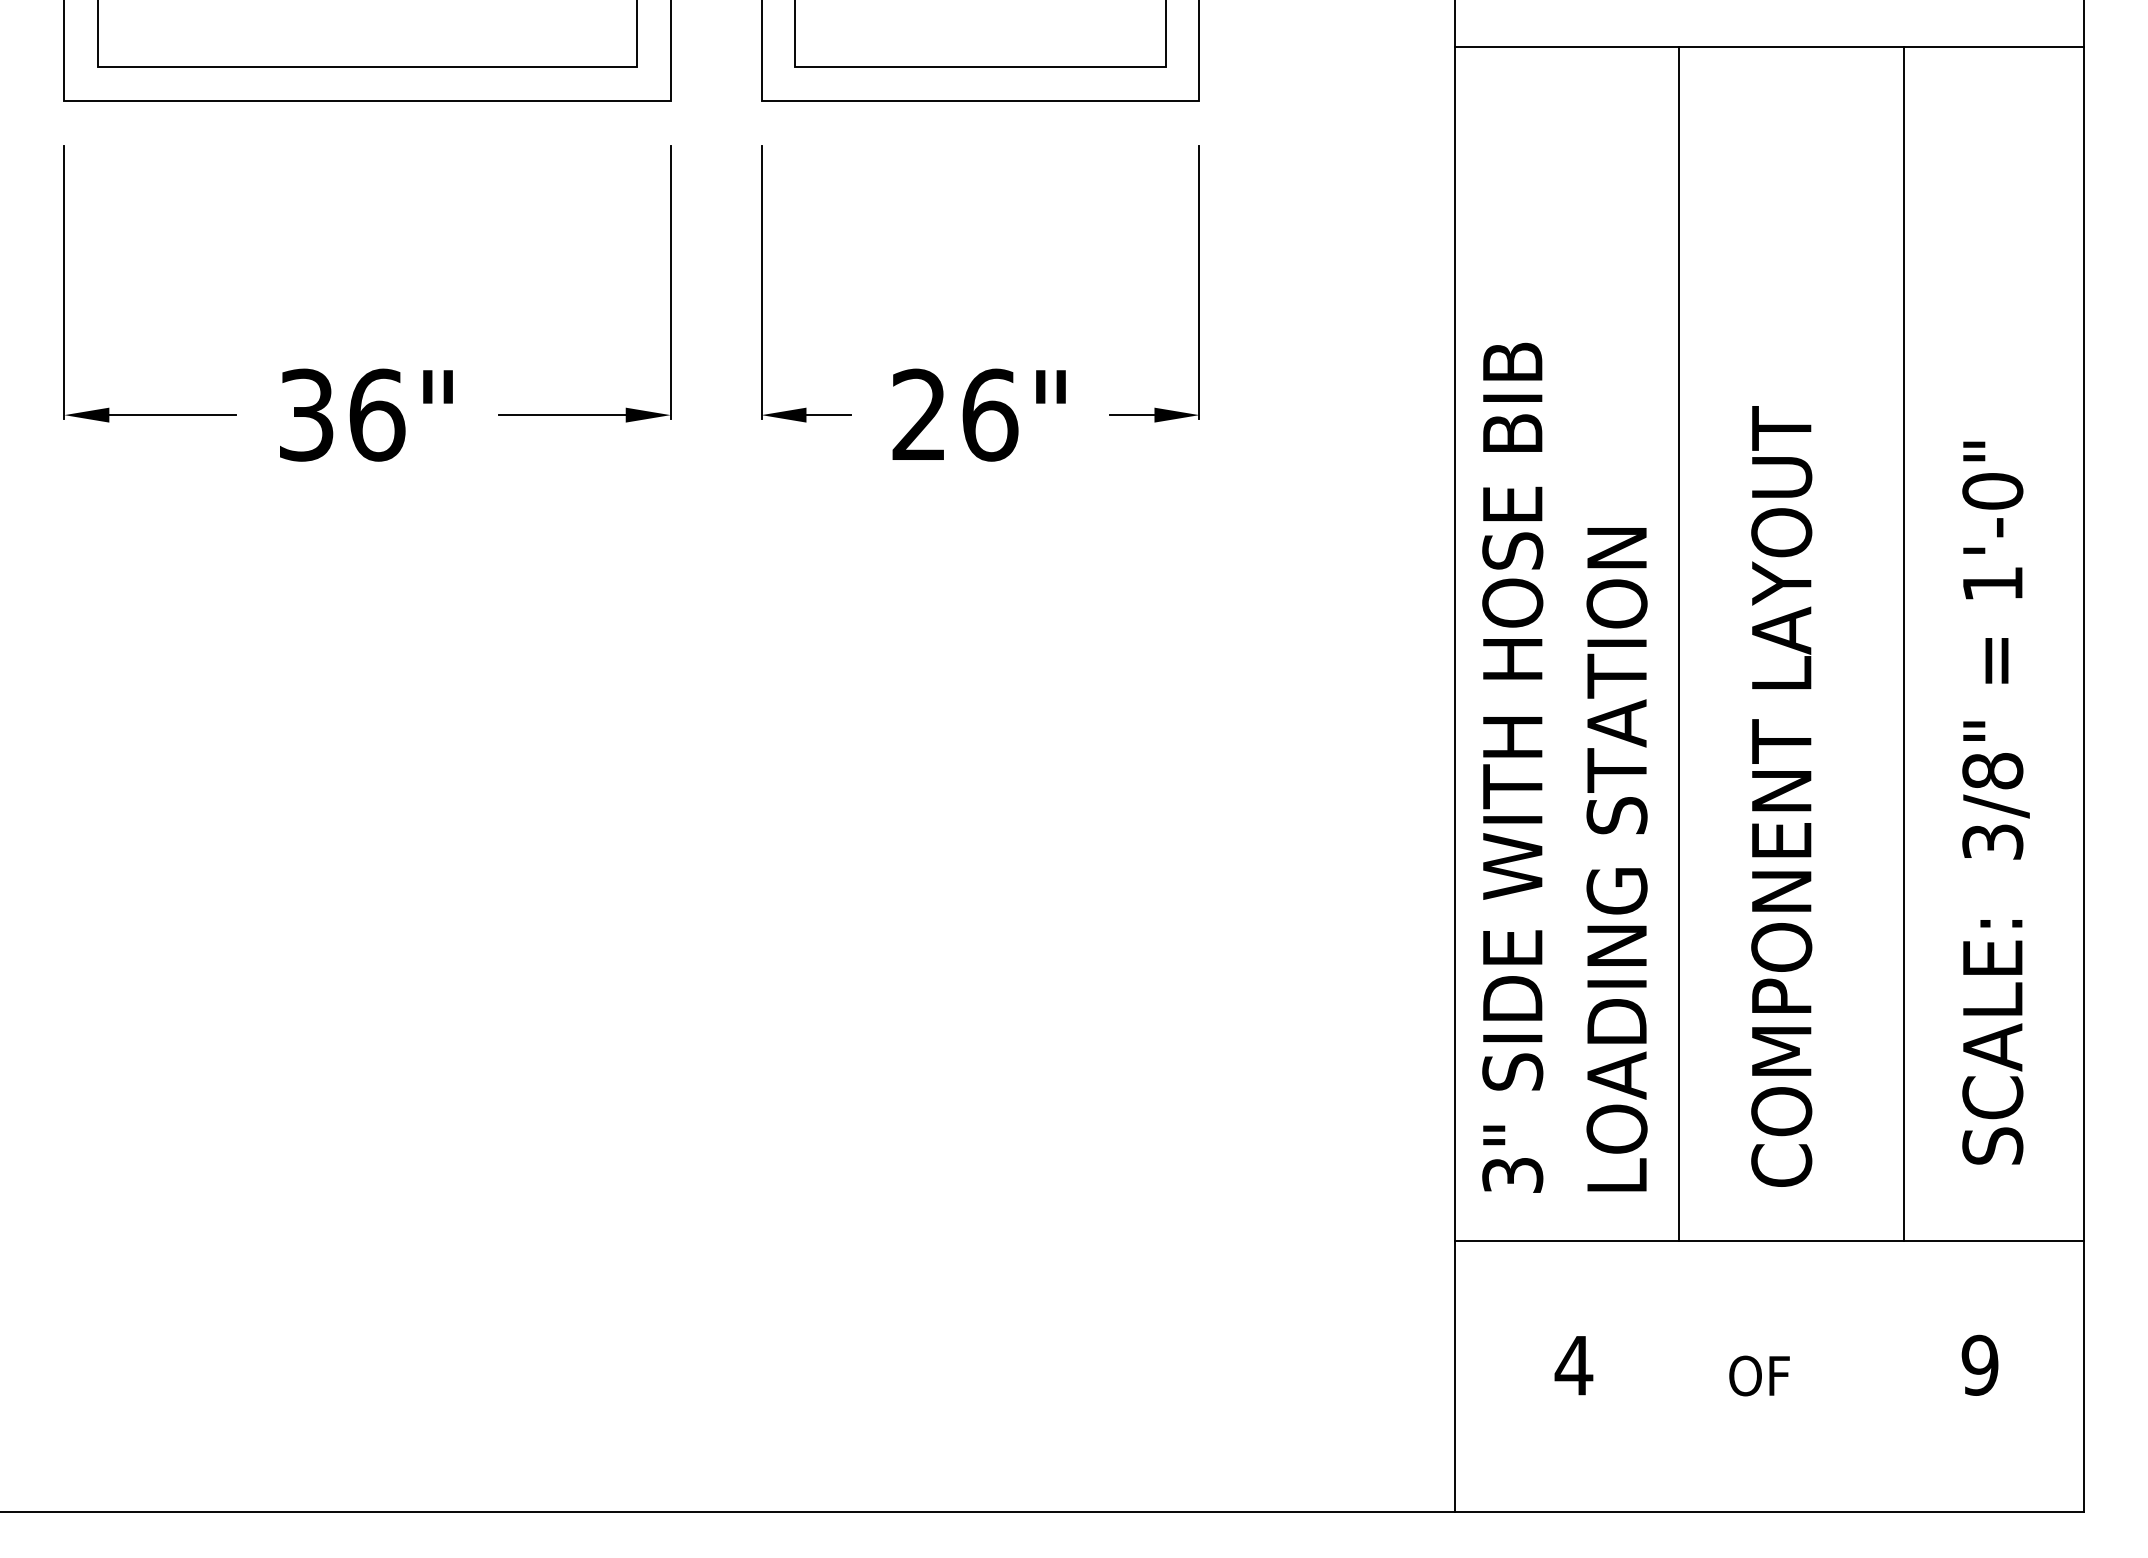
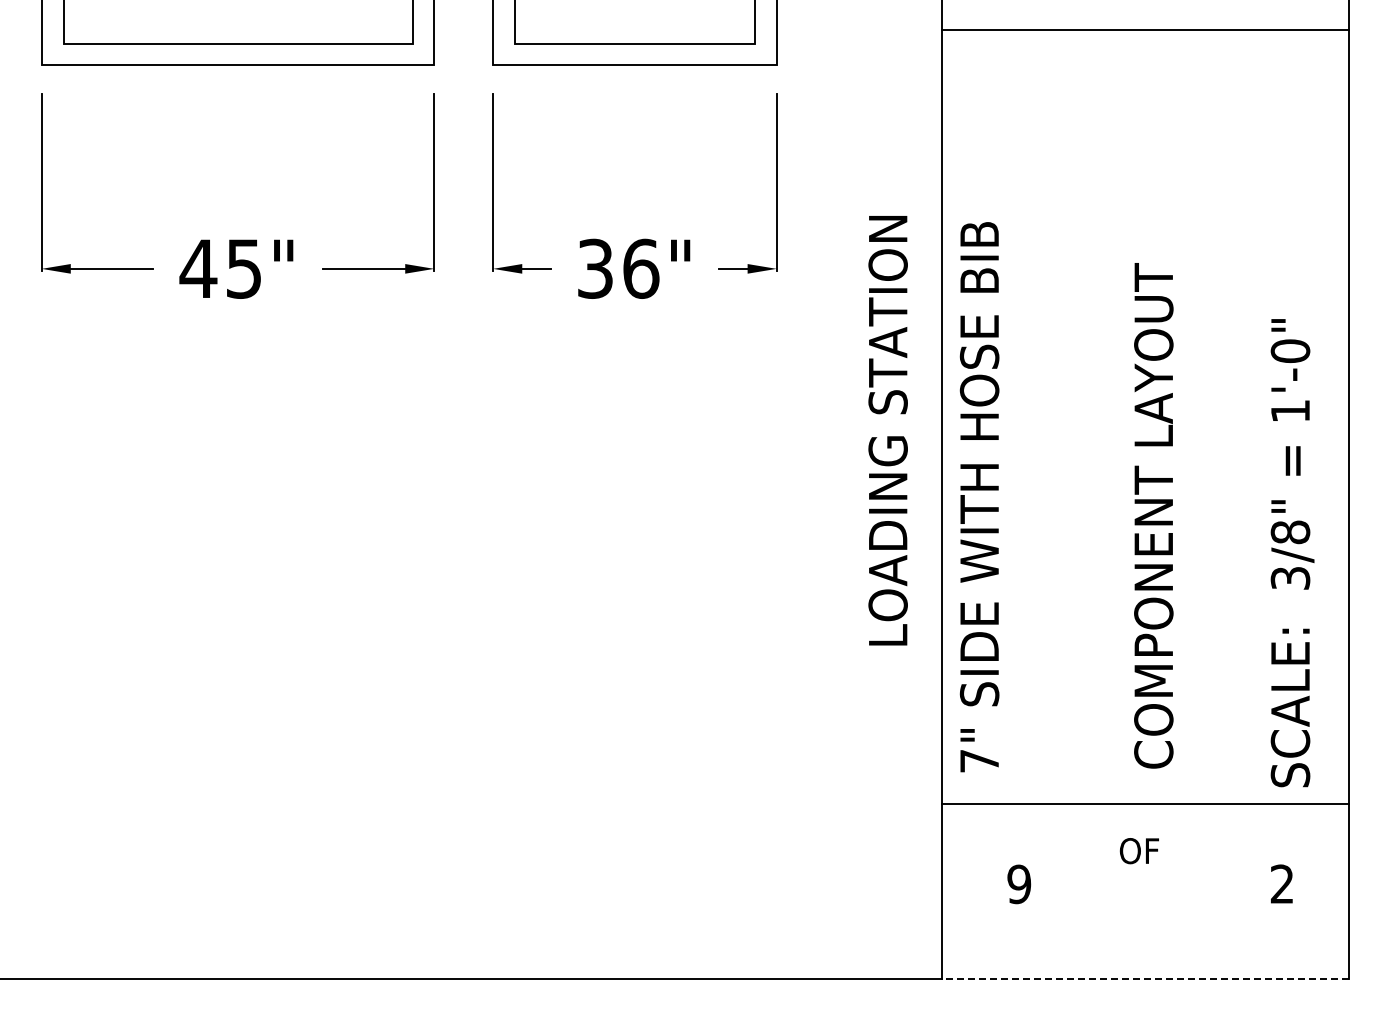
text: (340, 414) -> (220, 268), 36" -> 45"
text: (919, 414) -> (595, 268), 26" -> 36"
line: (1679, 643) -> (1087, 416), removed
line: (1903, 643) -> (1232, 416), removed
text: (1995, 803) -> (1292, 553), moved
text: (1616, 859) -> (887, 430), moved
text: (1512, 1175) -> (979, 761), 3" -> 7"
text: (1980, 1364) -> (1282, 883), 9 -> 2
text: (1572, 1365) -> (1018, 884), 4 -> 9
text: (1758, 1376) -> (1138, 851), moved
line: (1768, 1510) -> (1145, 978), solid -> dashed

